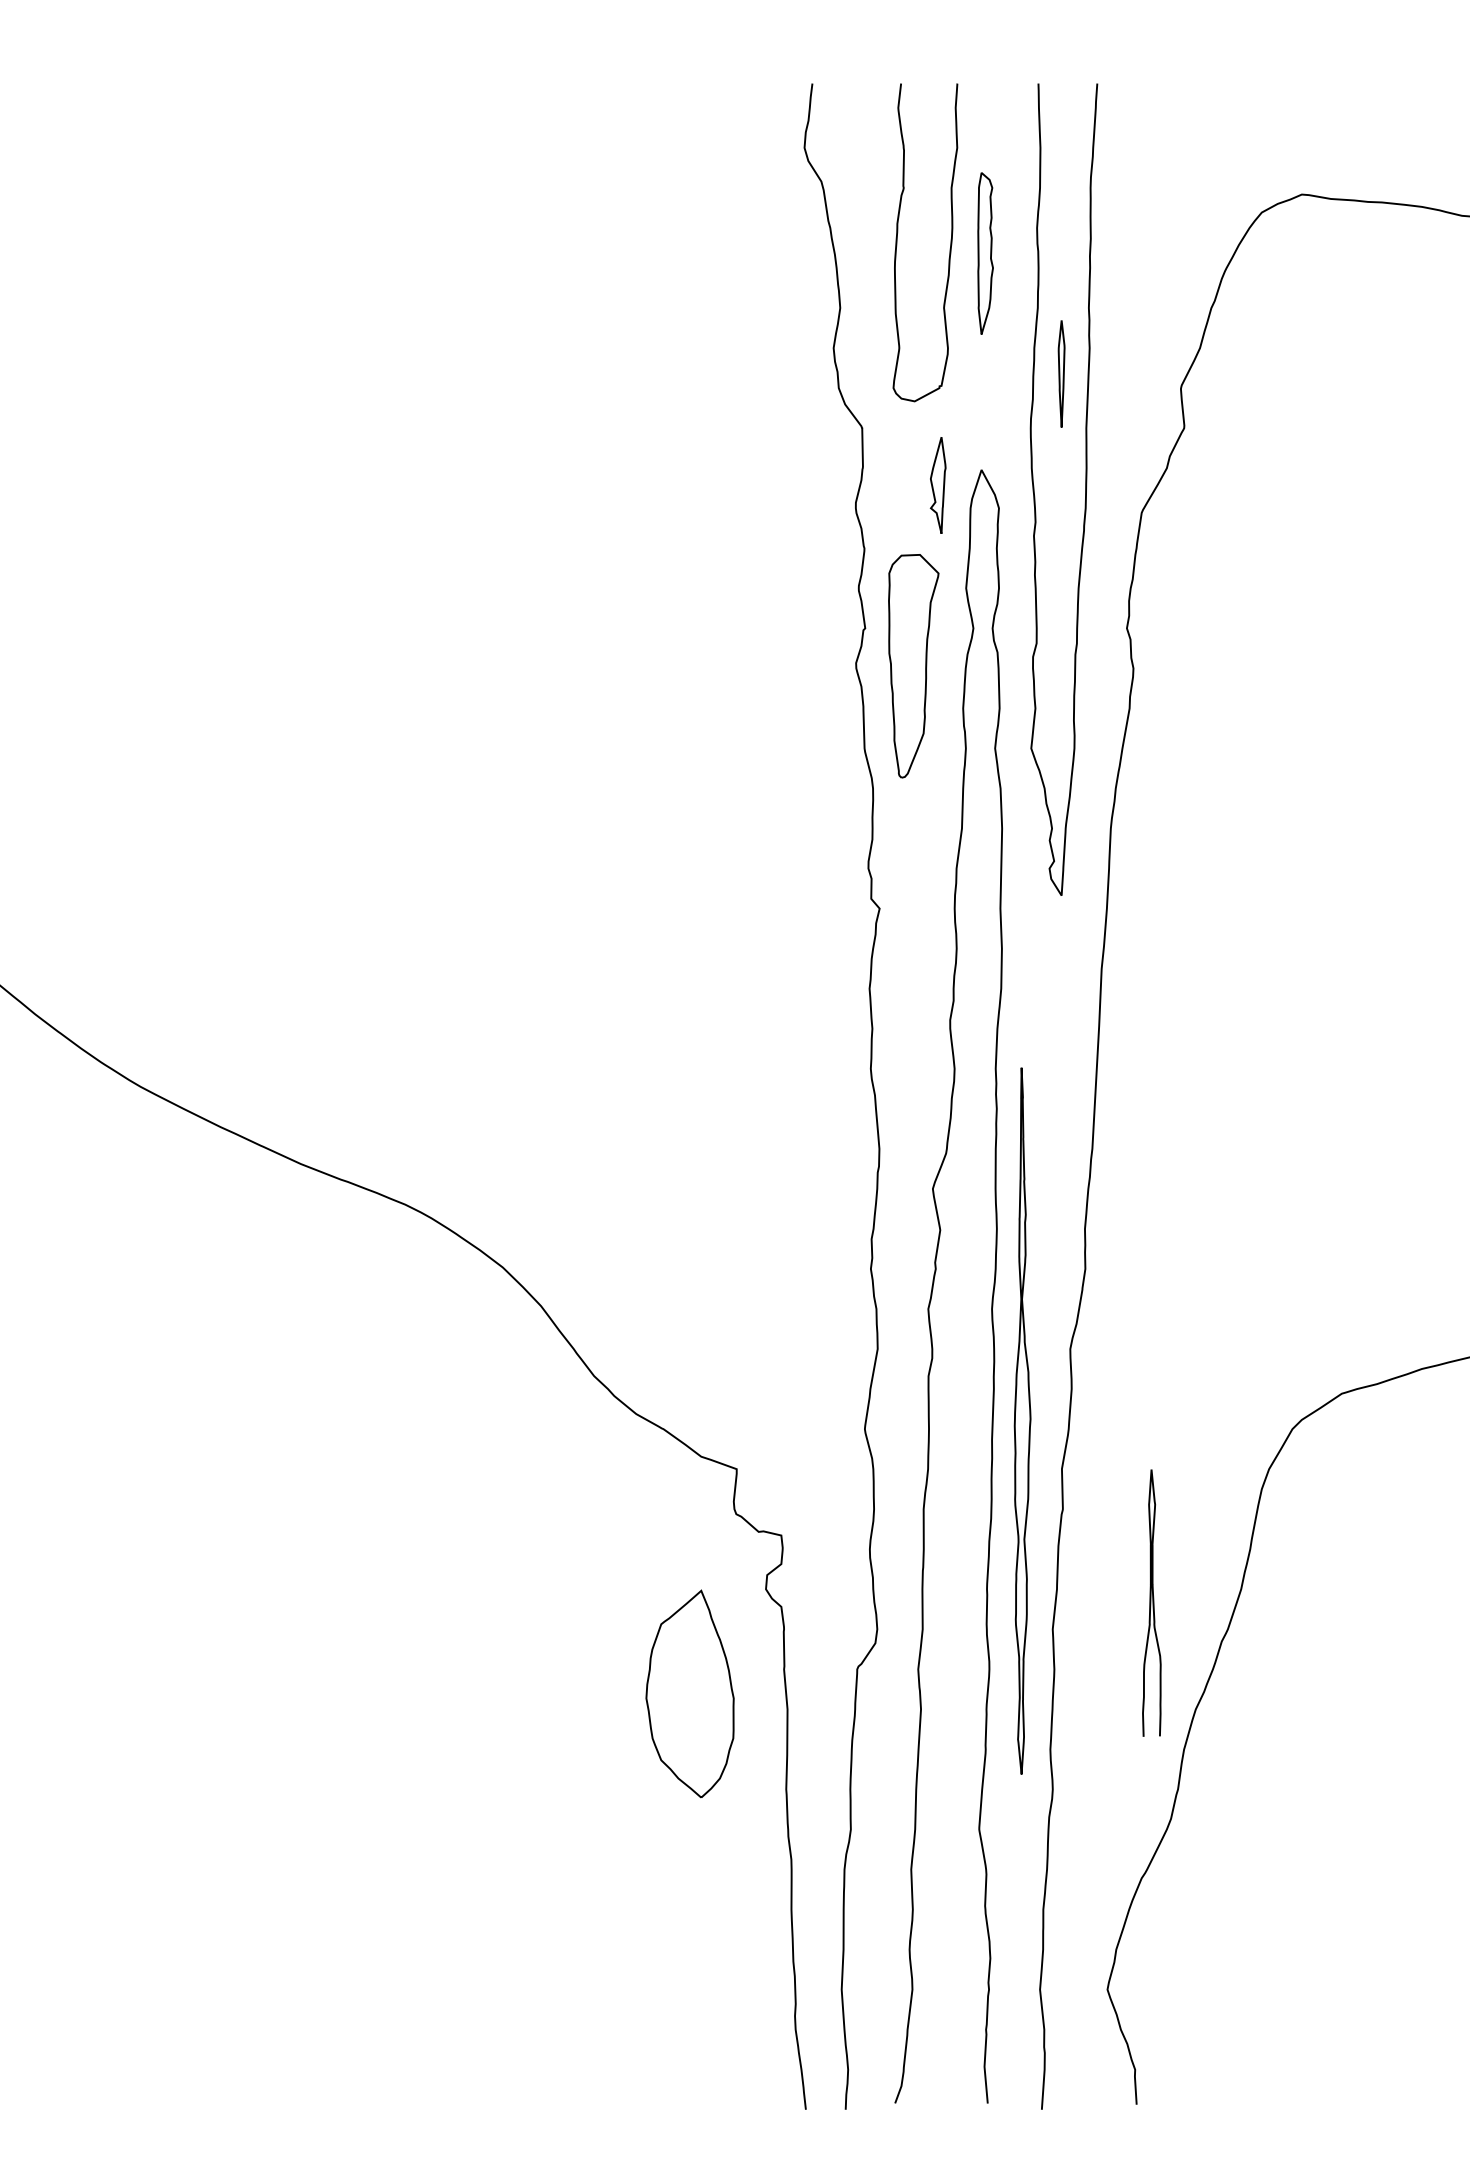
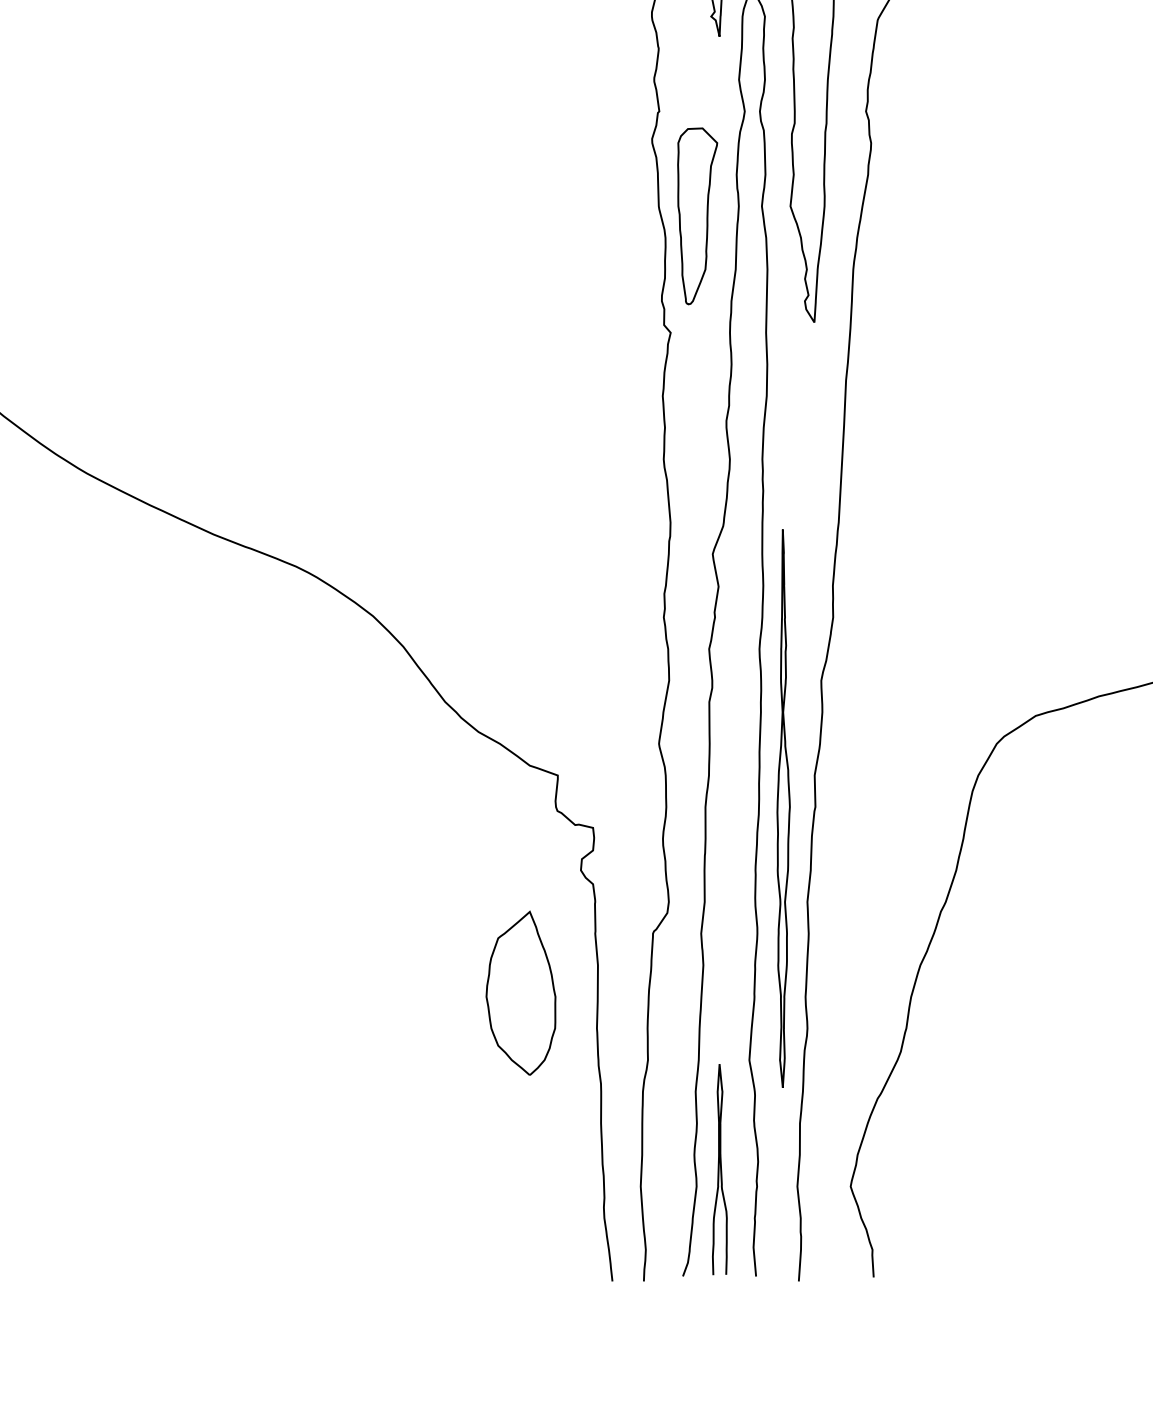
part: (913, 666) -> (697, 216), moved
part: (1022, 1420) -> (783, 808), moved
curve: (1151, 1602) -> (719, 1169), moved
part: (689, 1693) -> (520, 992), moved

